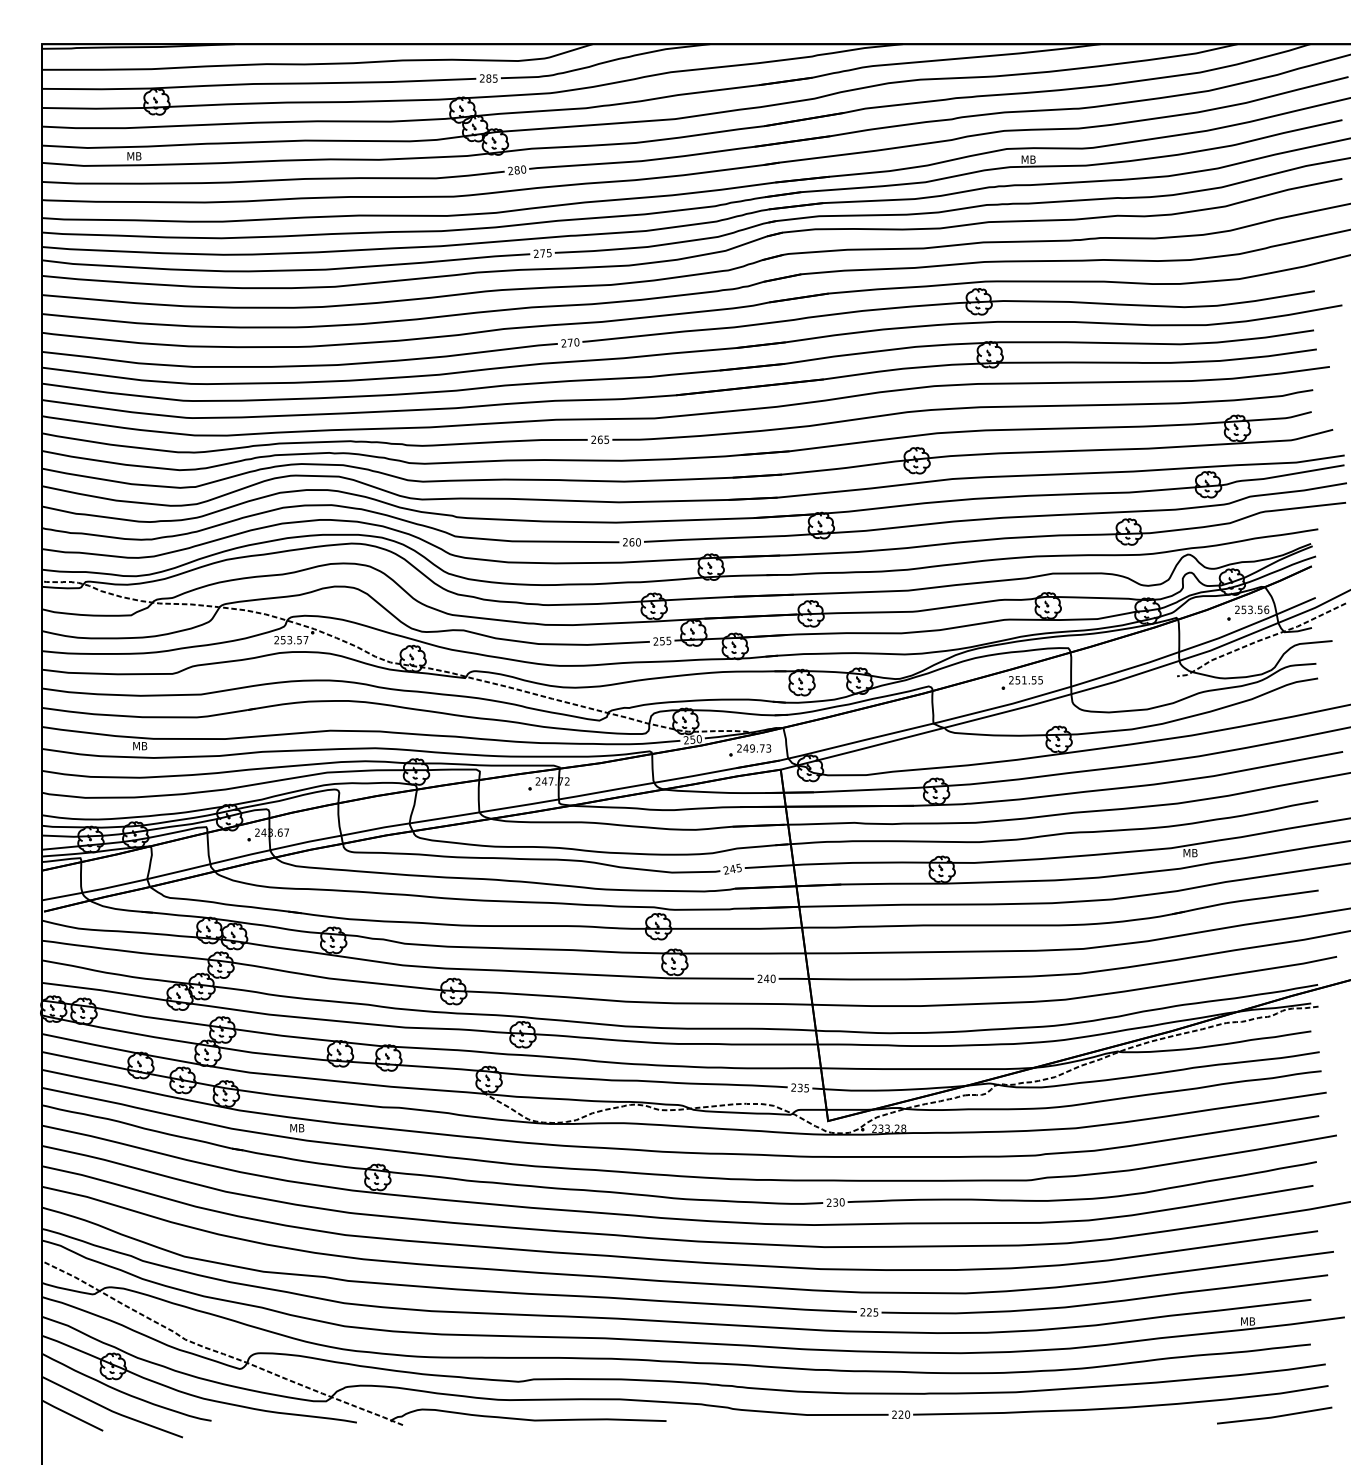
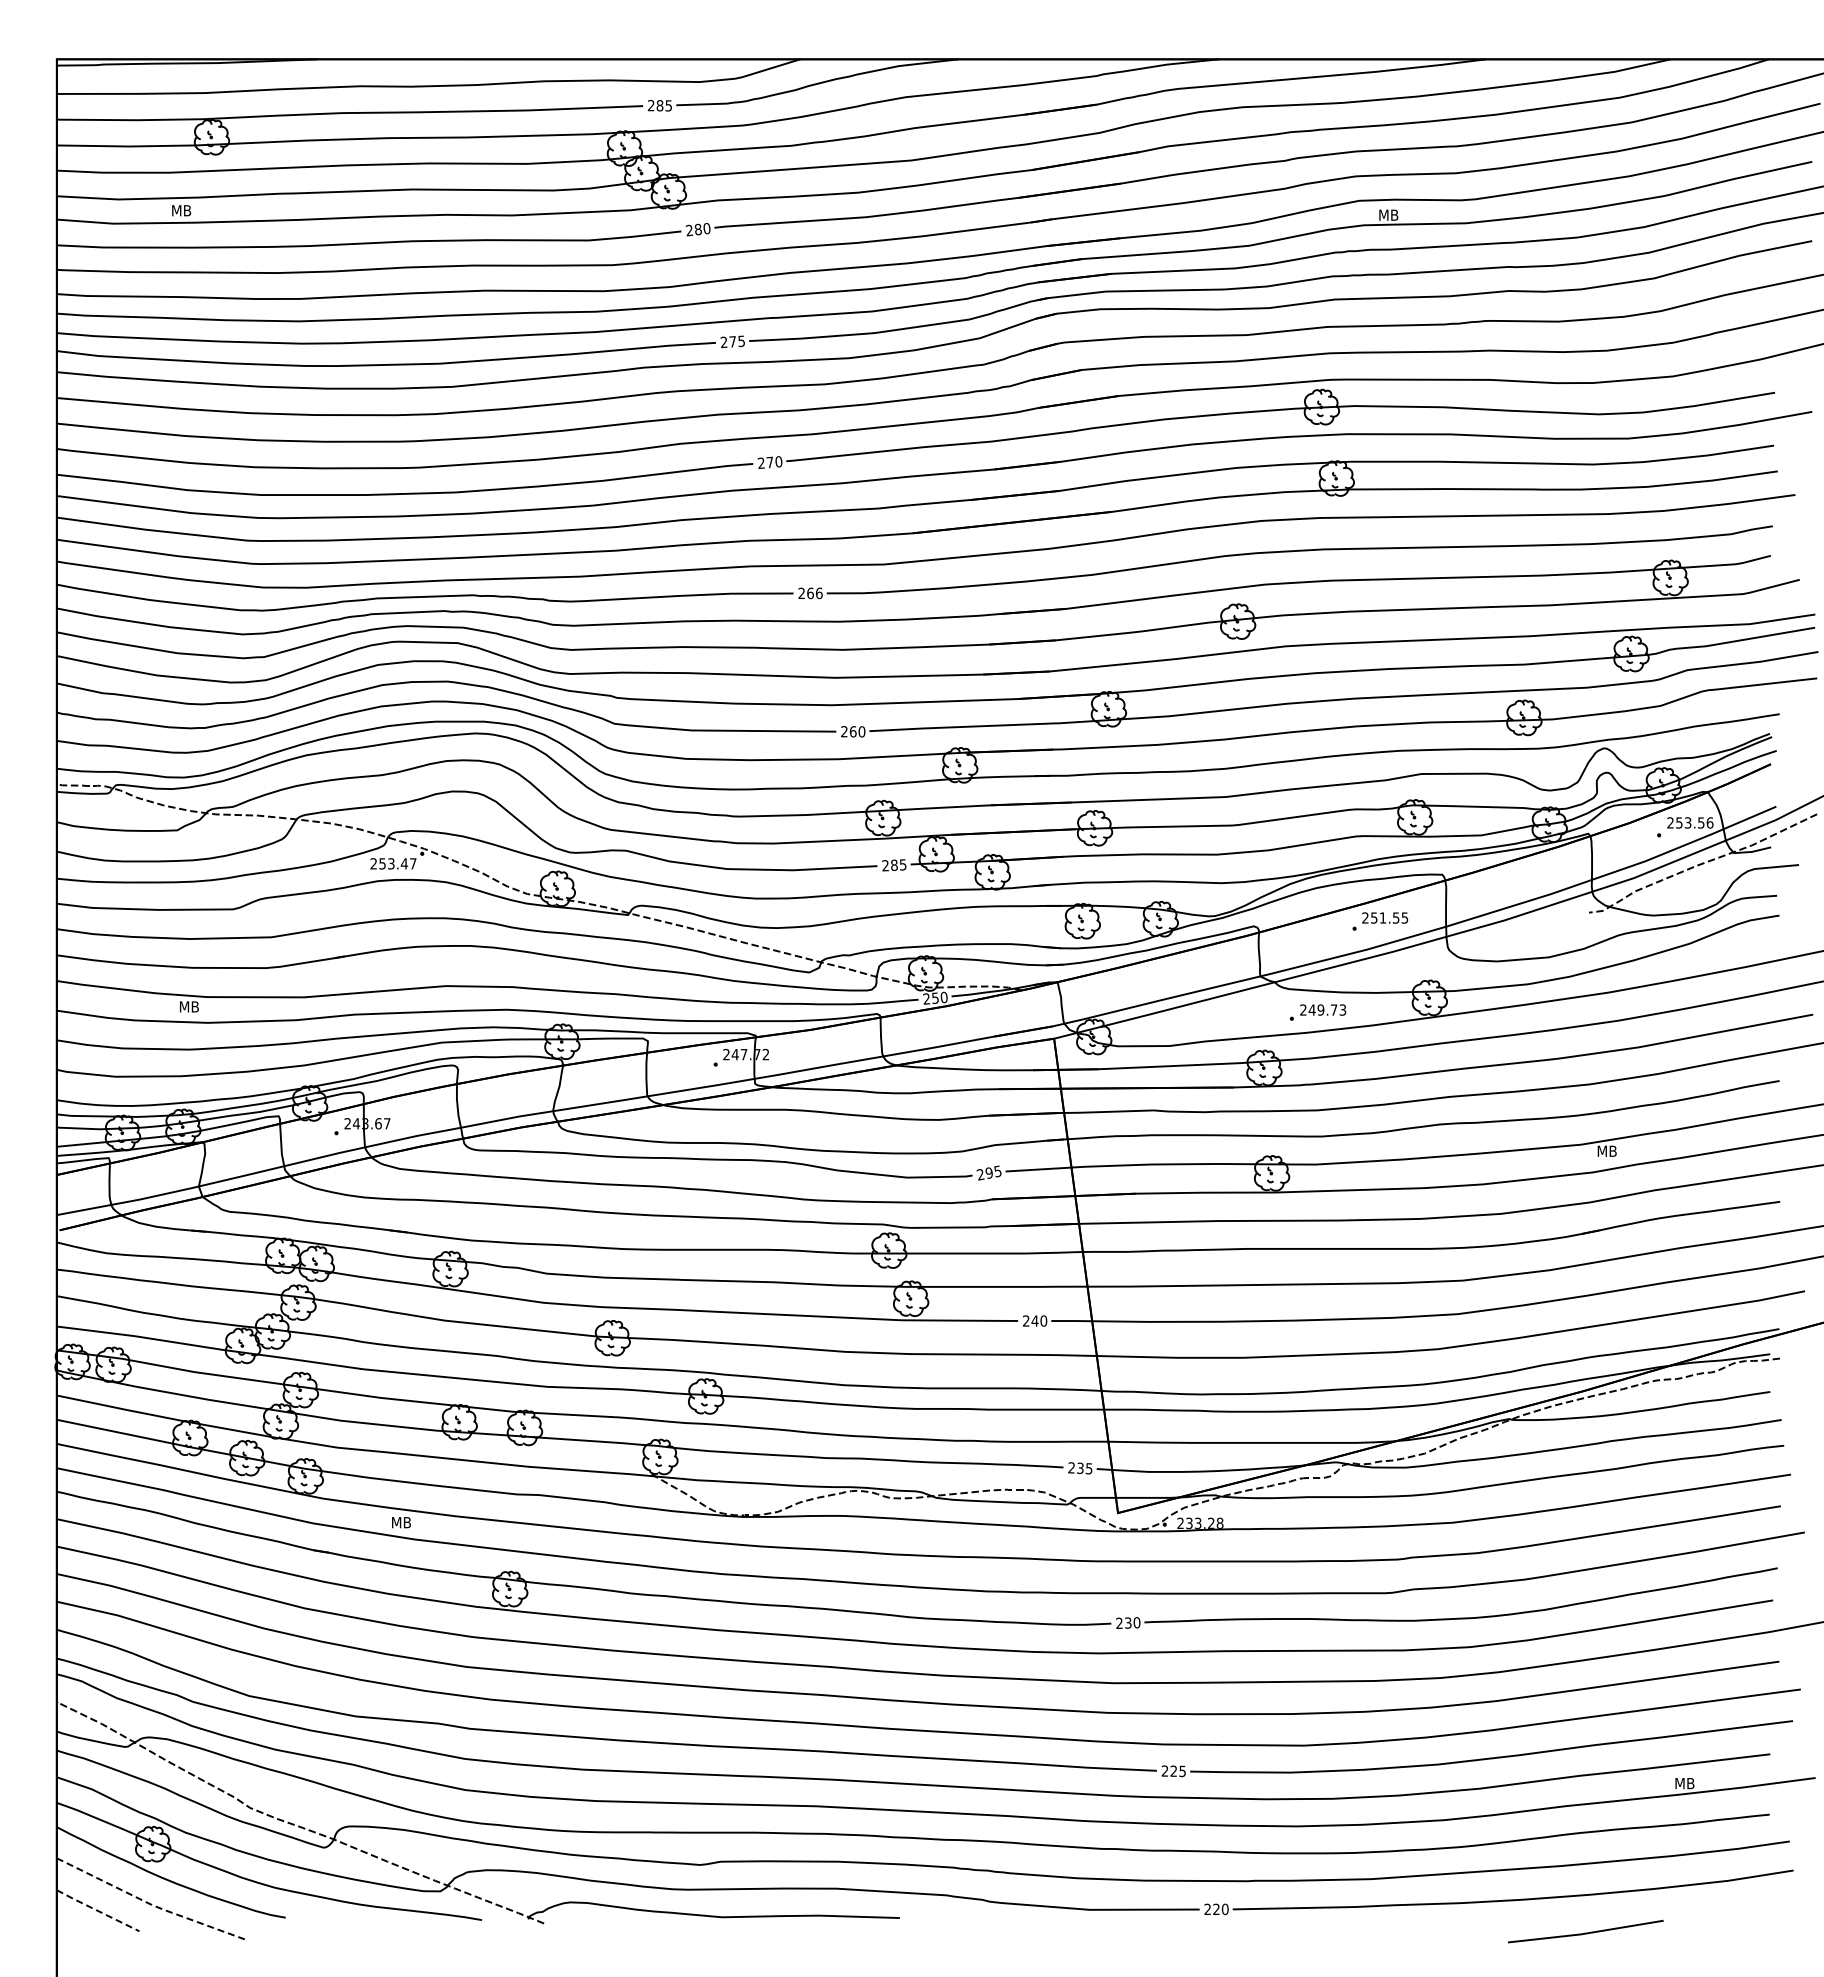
text: (606, 439) -> (819, 593), 265 -> 266
text: (299, 639) -> (404, 863), 253.57 -> 253.47
text: (662, 641) -> (894, 865), 255 -> 285
part: (750, 750) -> (1318, 1012), moved
text: (732, 868) -> (989, 1172), 245 -> 295
line: (111, 1411) -> (150, 1904), solid -> dashed
line: (72, 1415) -> (97, 1910), solid -> dashed
line: (1274, 1416) -> (1585, 1932), moved

